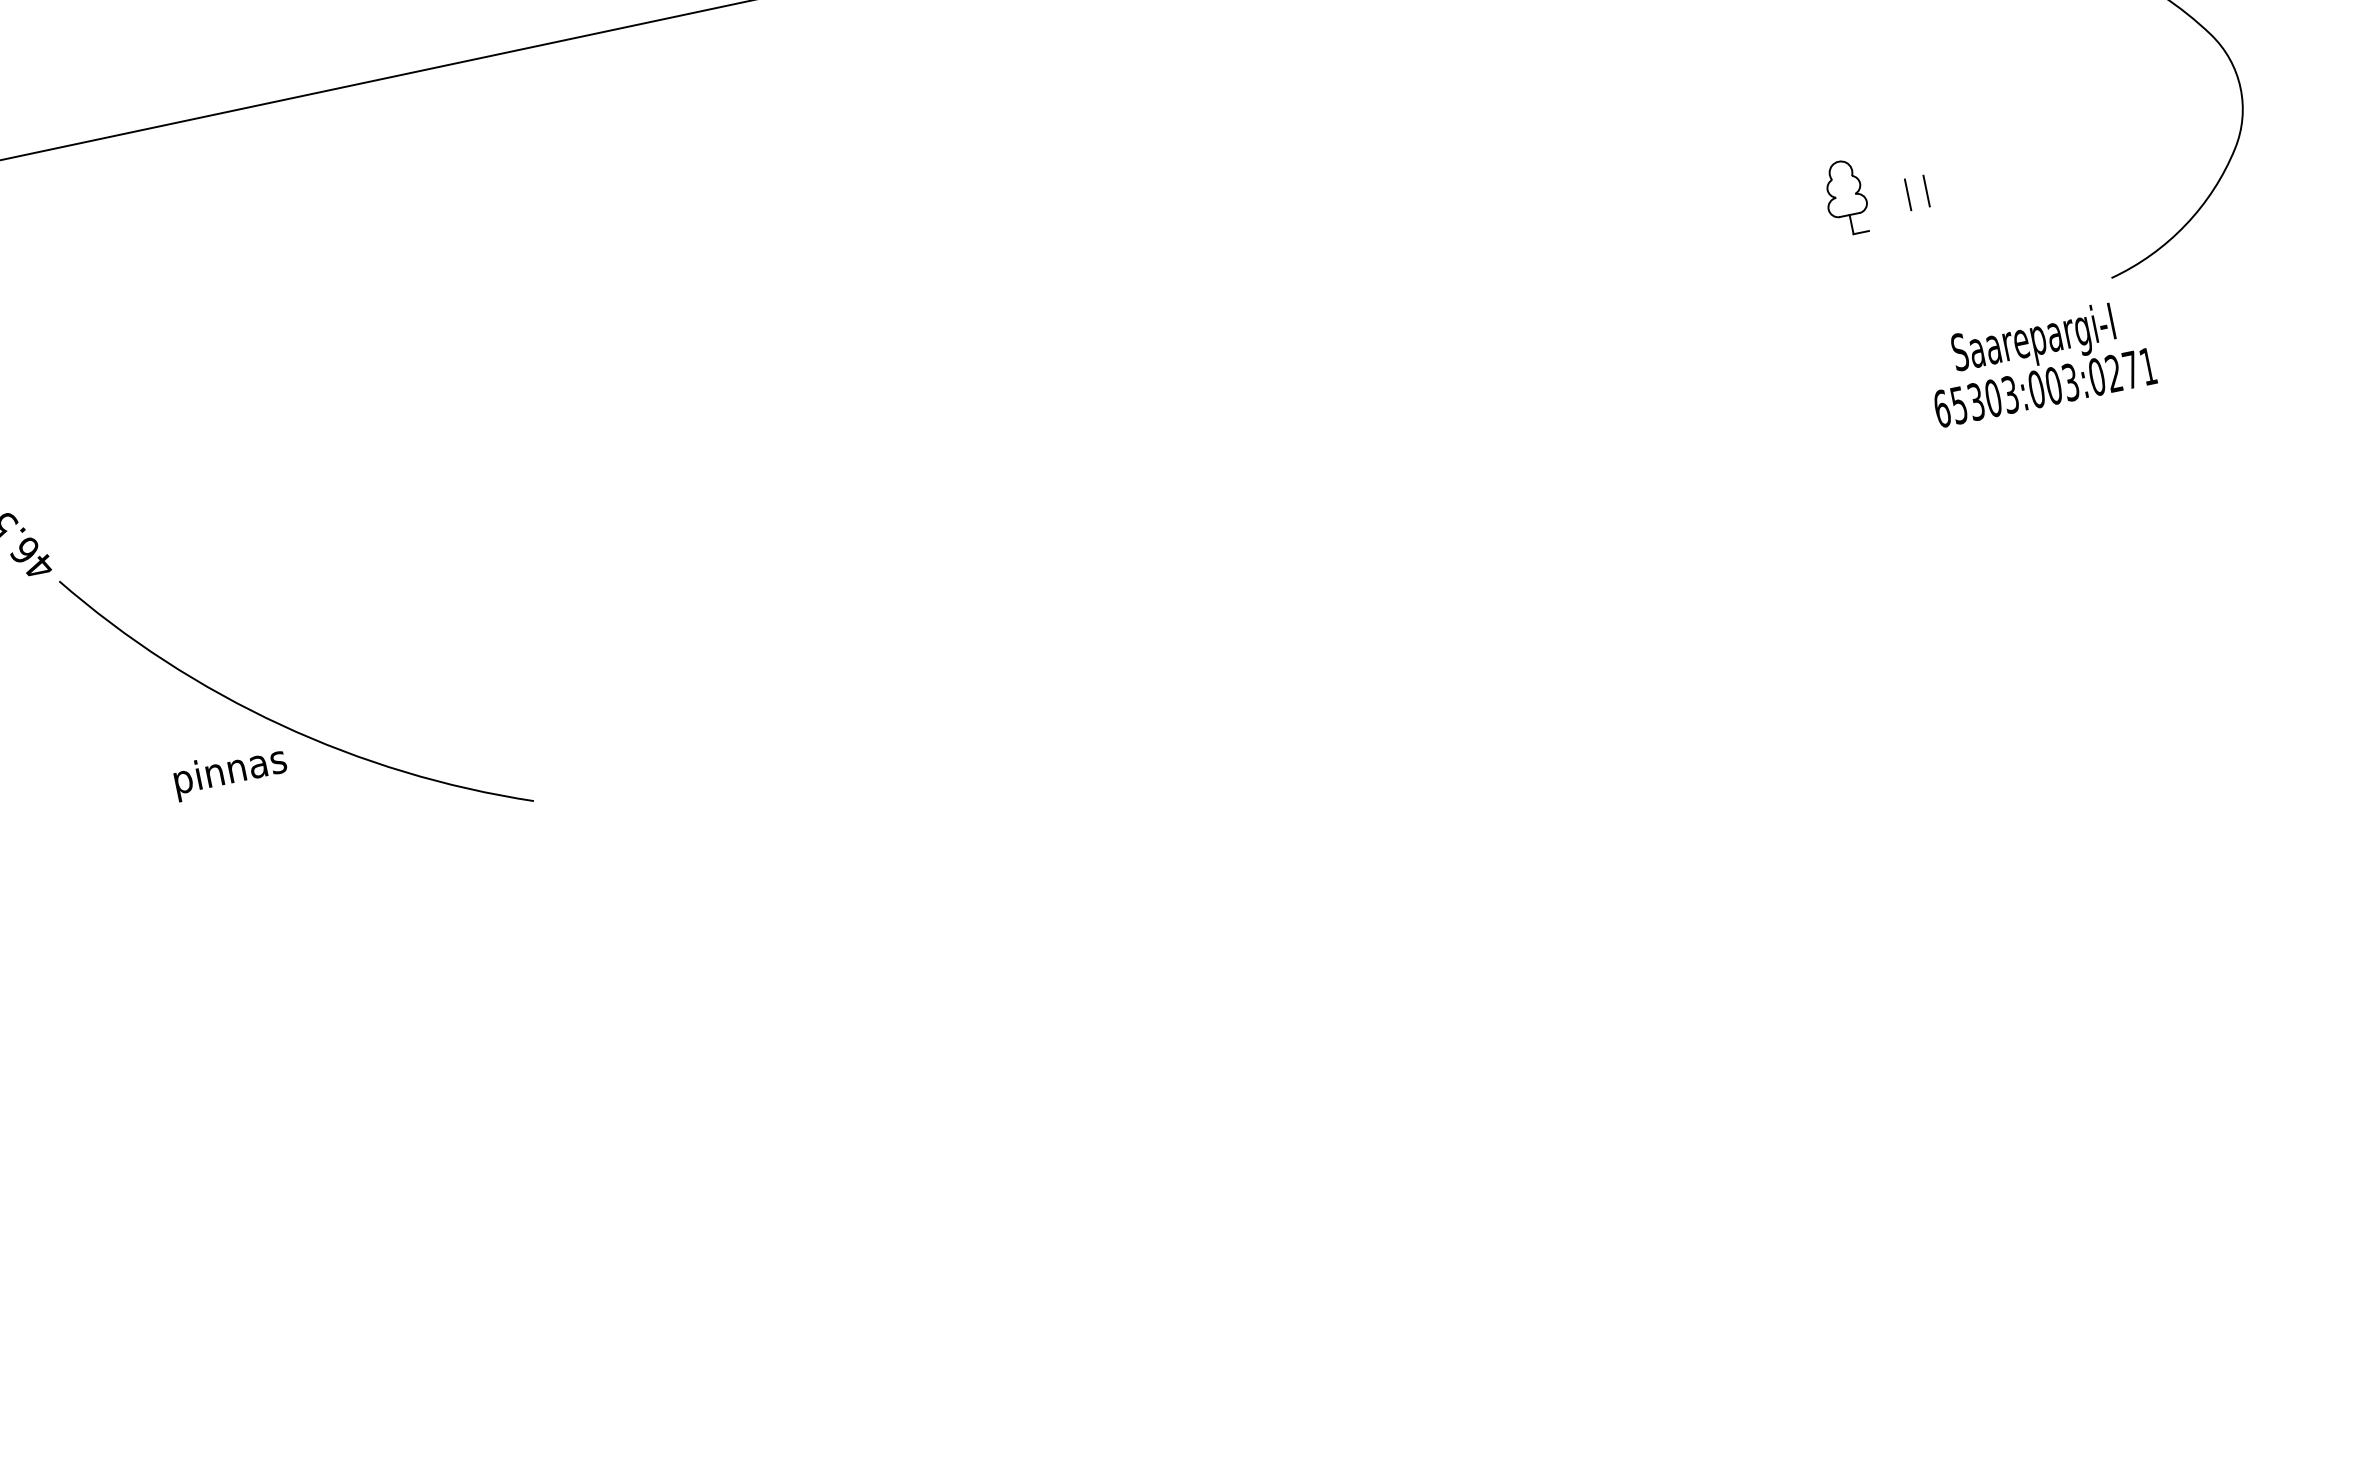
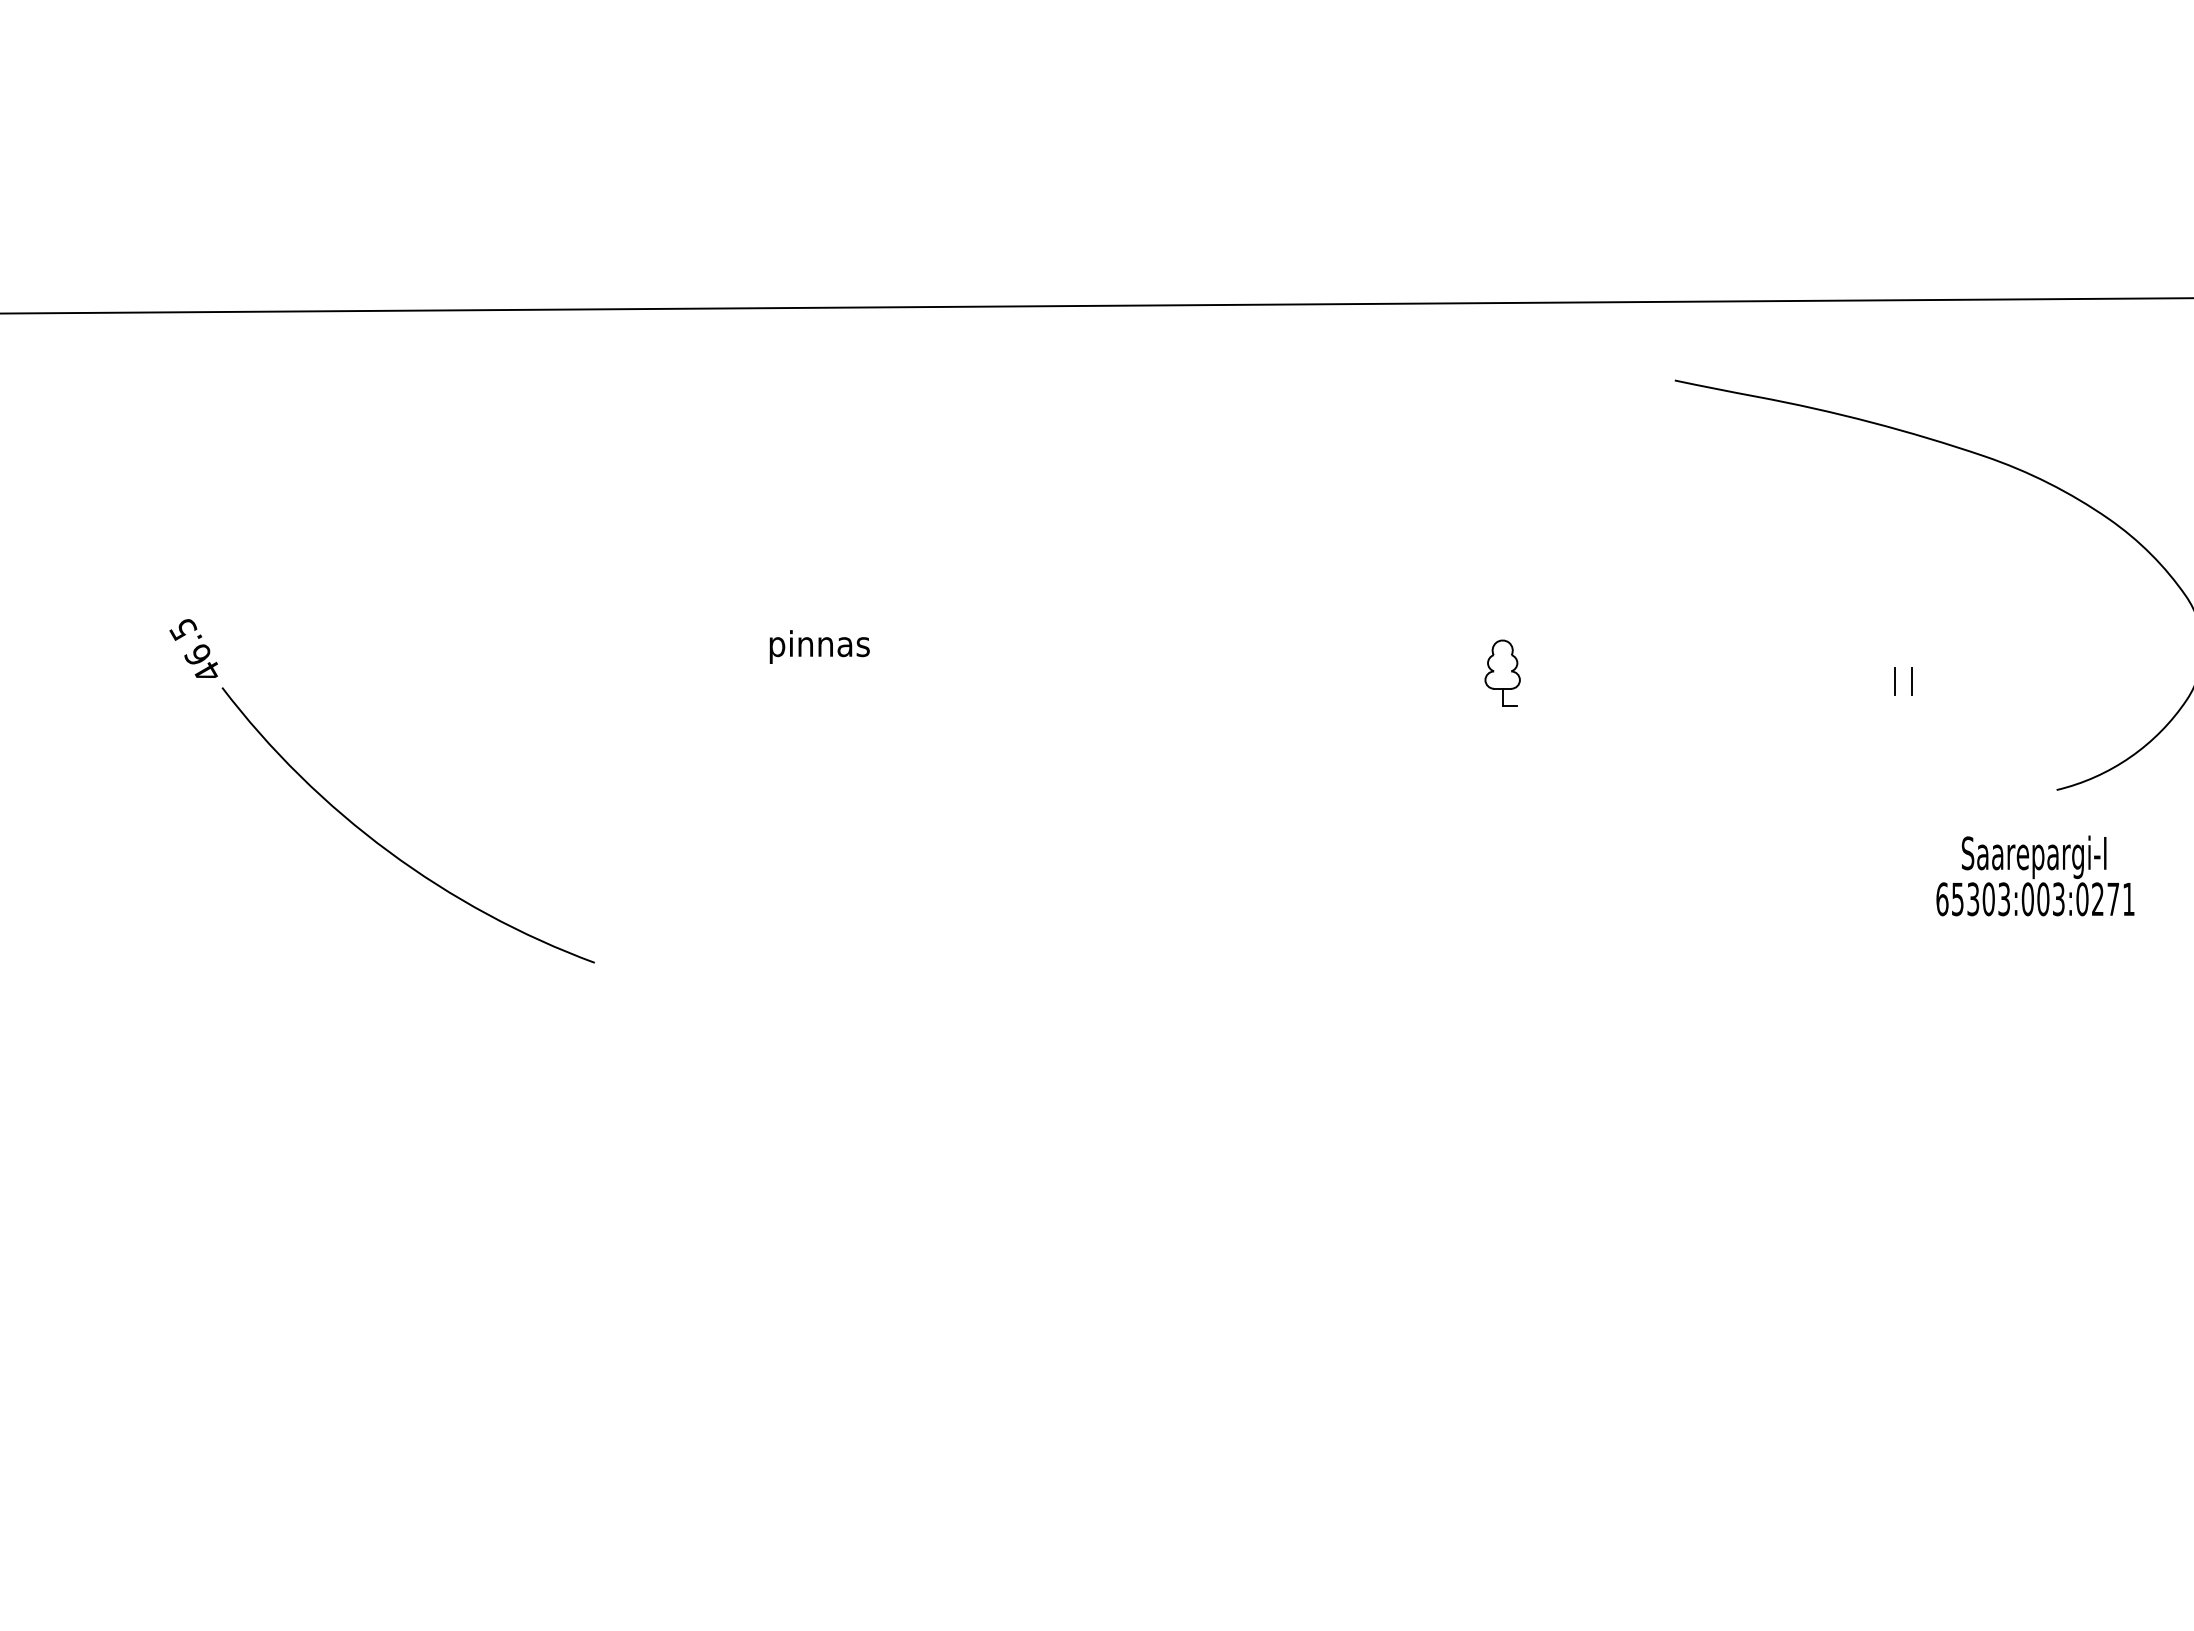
part: (1845, 197) -> (1502, 672), moved
text: (2039, 361) -> (2035, 875), moved
text: (230, 771) -> (819, 646), moved

